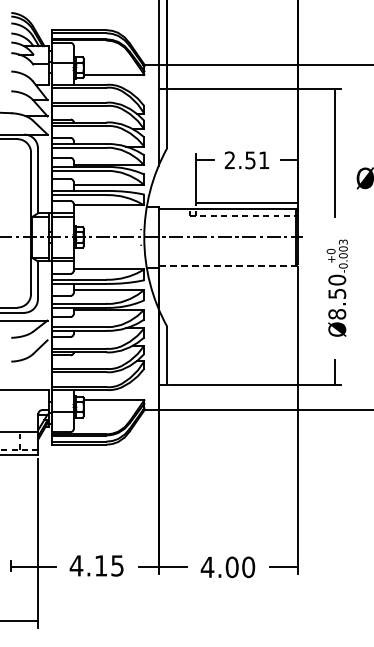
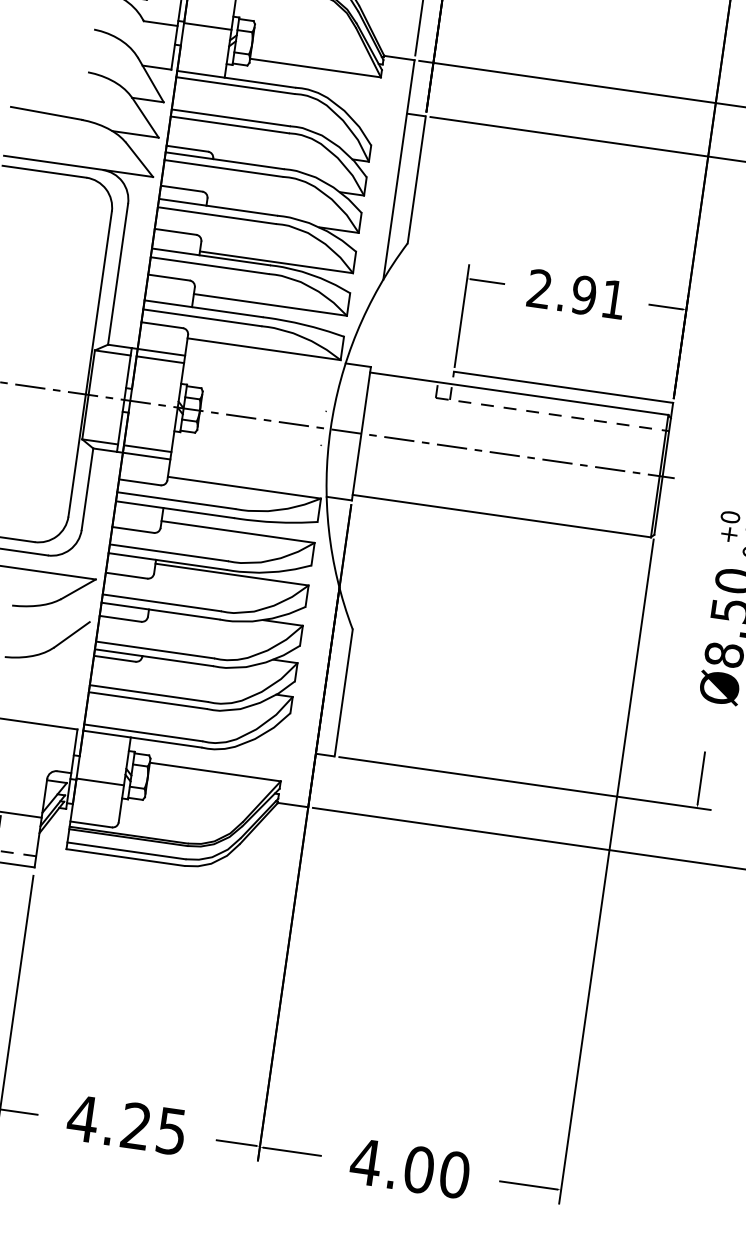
text: (250, 159) -> (584, 293), 2.51 -> 2.91
line: (227, 265) -> (501, 515), dashed -> solid
text: (100, 565) -> (134, 1125), 4.15 -> 4.25

